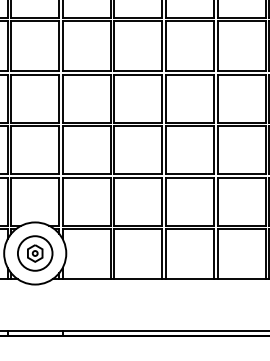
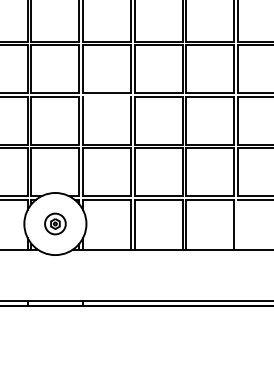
line: (86, 125) -> (106, 96), removed
part: (35, 252) -> (55, 223), size x0.6
line: (217, 253) -> (237, 224), removed

